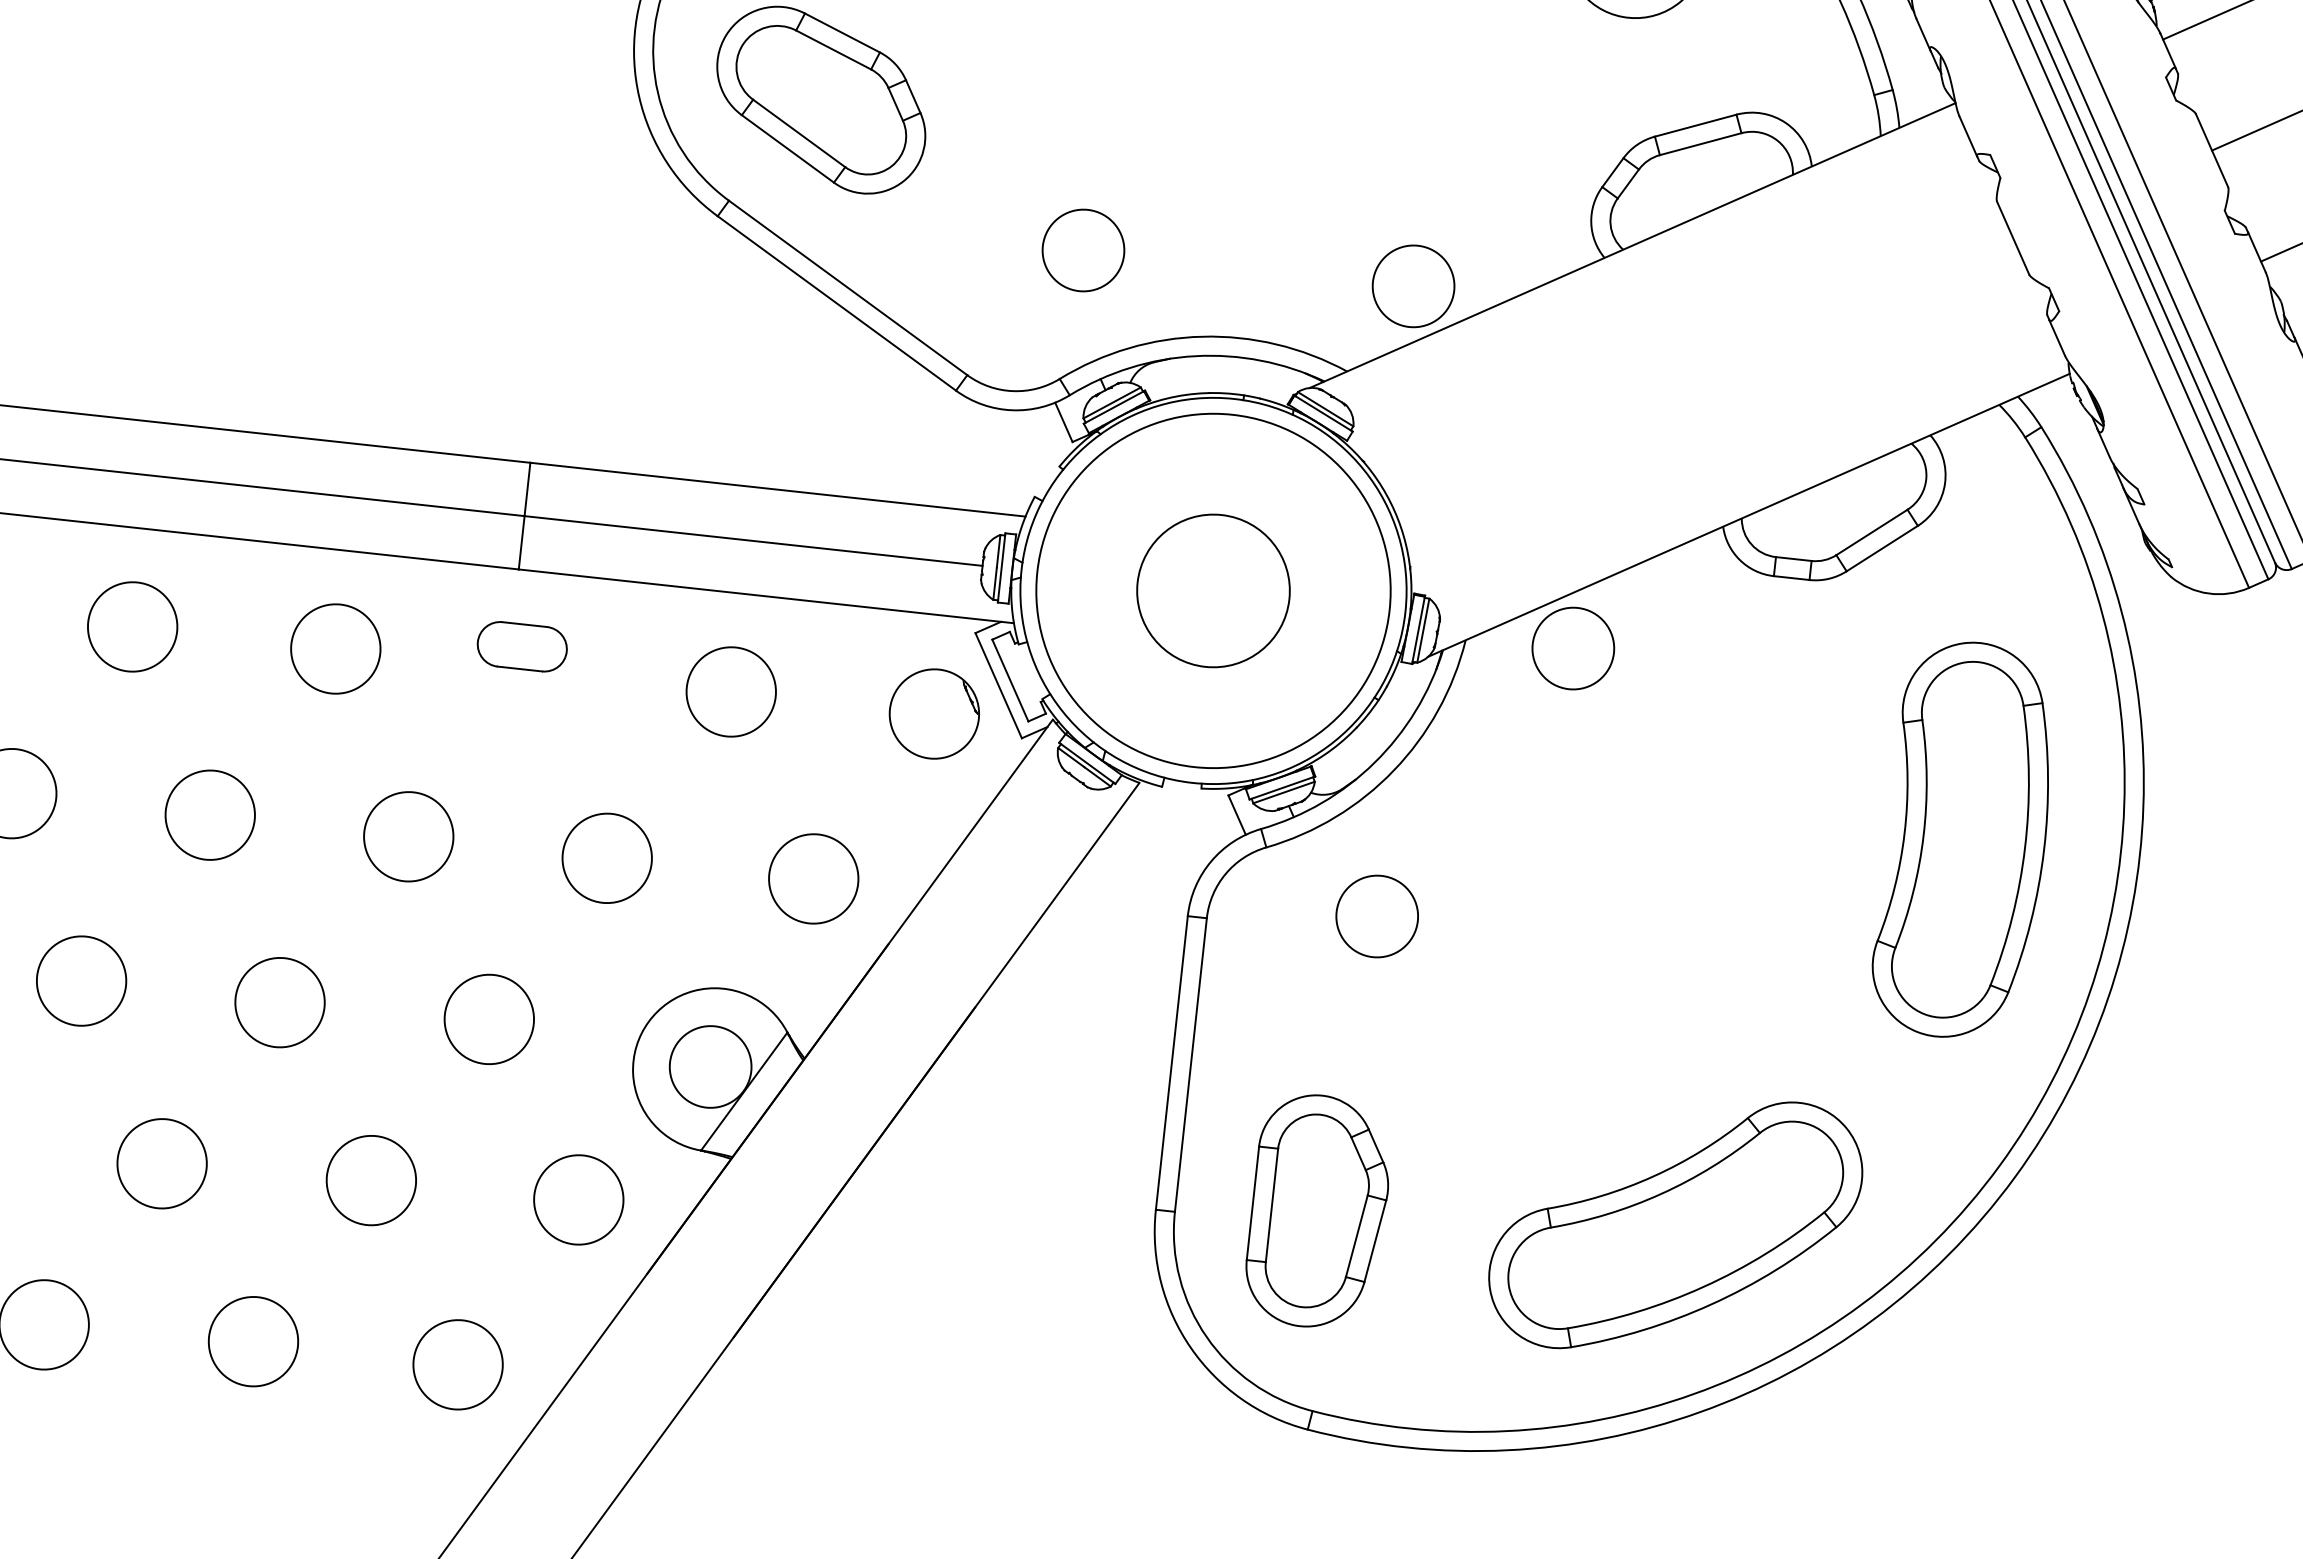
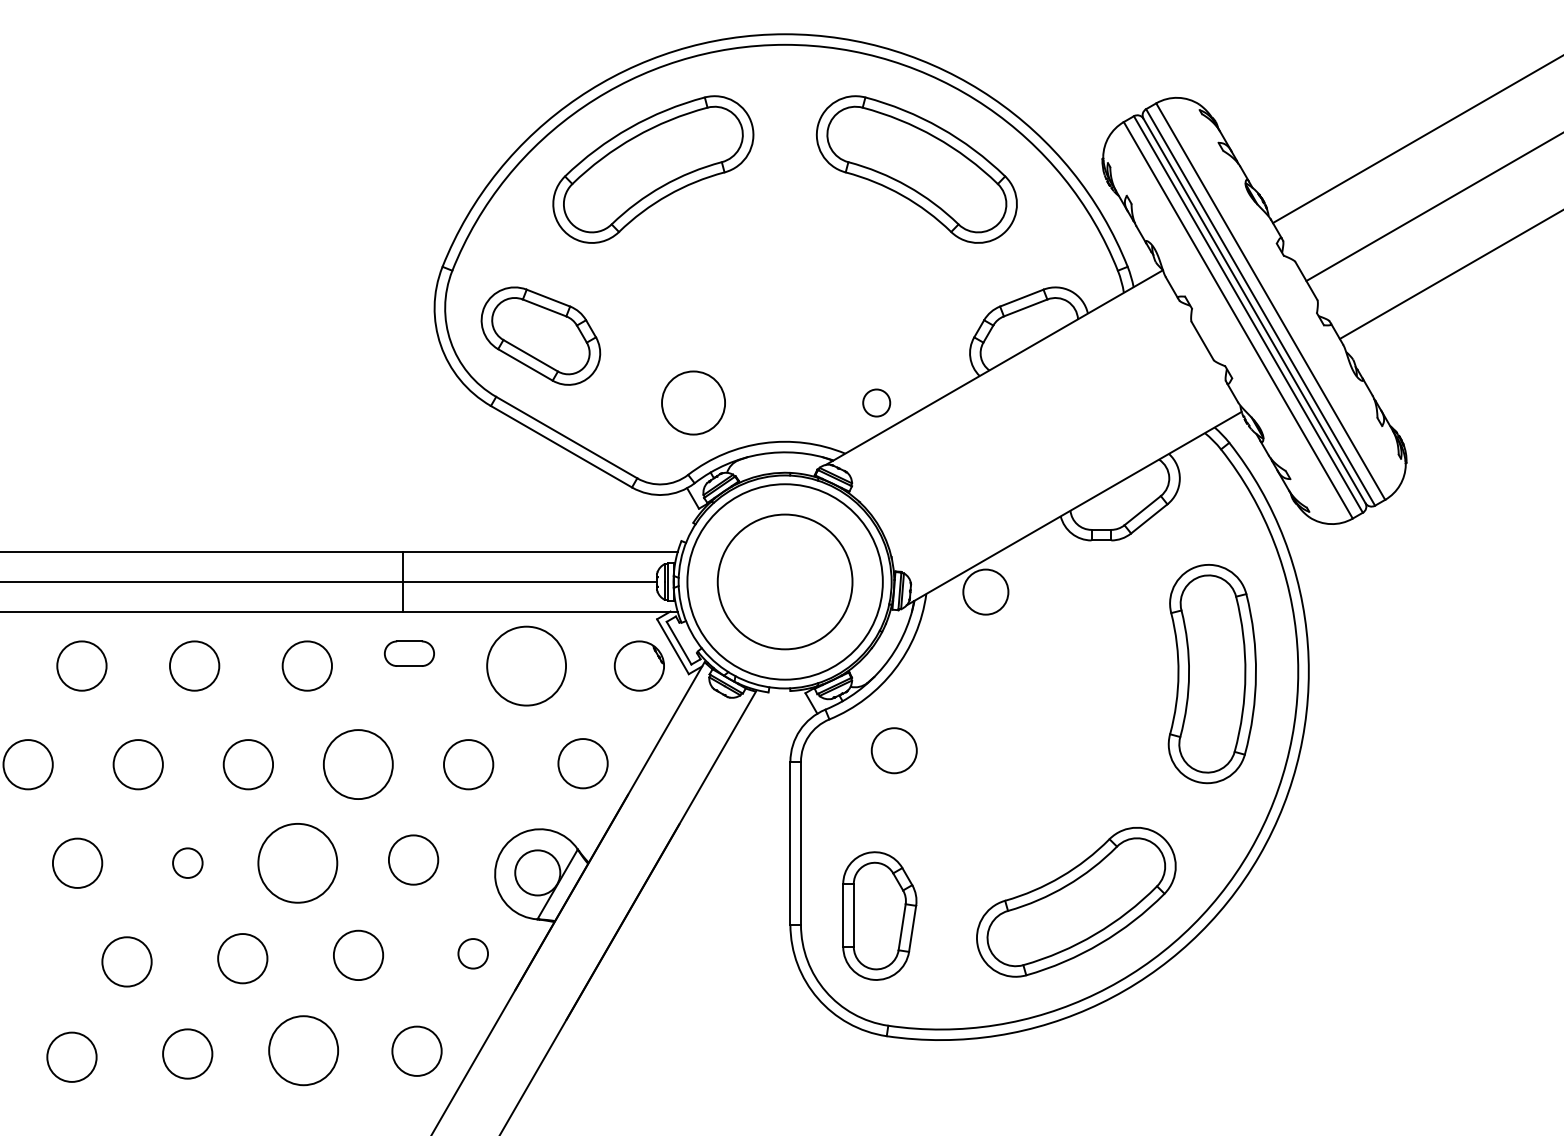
circle: (1083, 249) -> (693, 402), size x1.4
circle: (1413, 285) -> (876, 402), size x0.6
circle: (1214, 590) -> (785, 581), size x1.6
circle: (730, 690) -> (526, 665), size x1.6
circle: (408, 836) -> (358, 764), size x1.4
circle: (81, 979) -> (187, 862), size x0.6
circle: (279, 1001) -> (297, 862), size x1.6
circle: (577, 1199) -> (472, 953), size x0.6
circle: (251, 1340) -> (302, 1050), size x1.4

